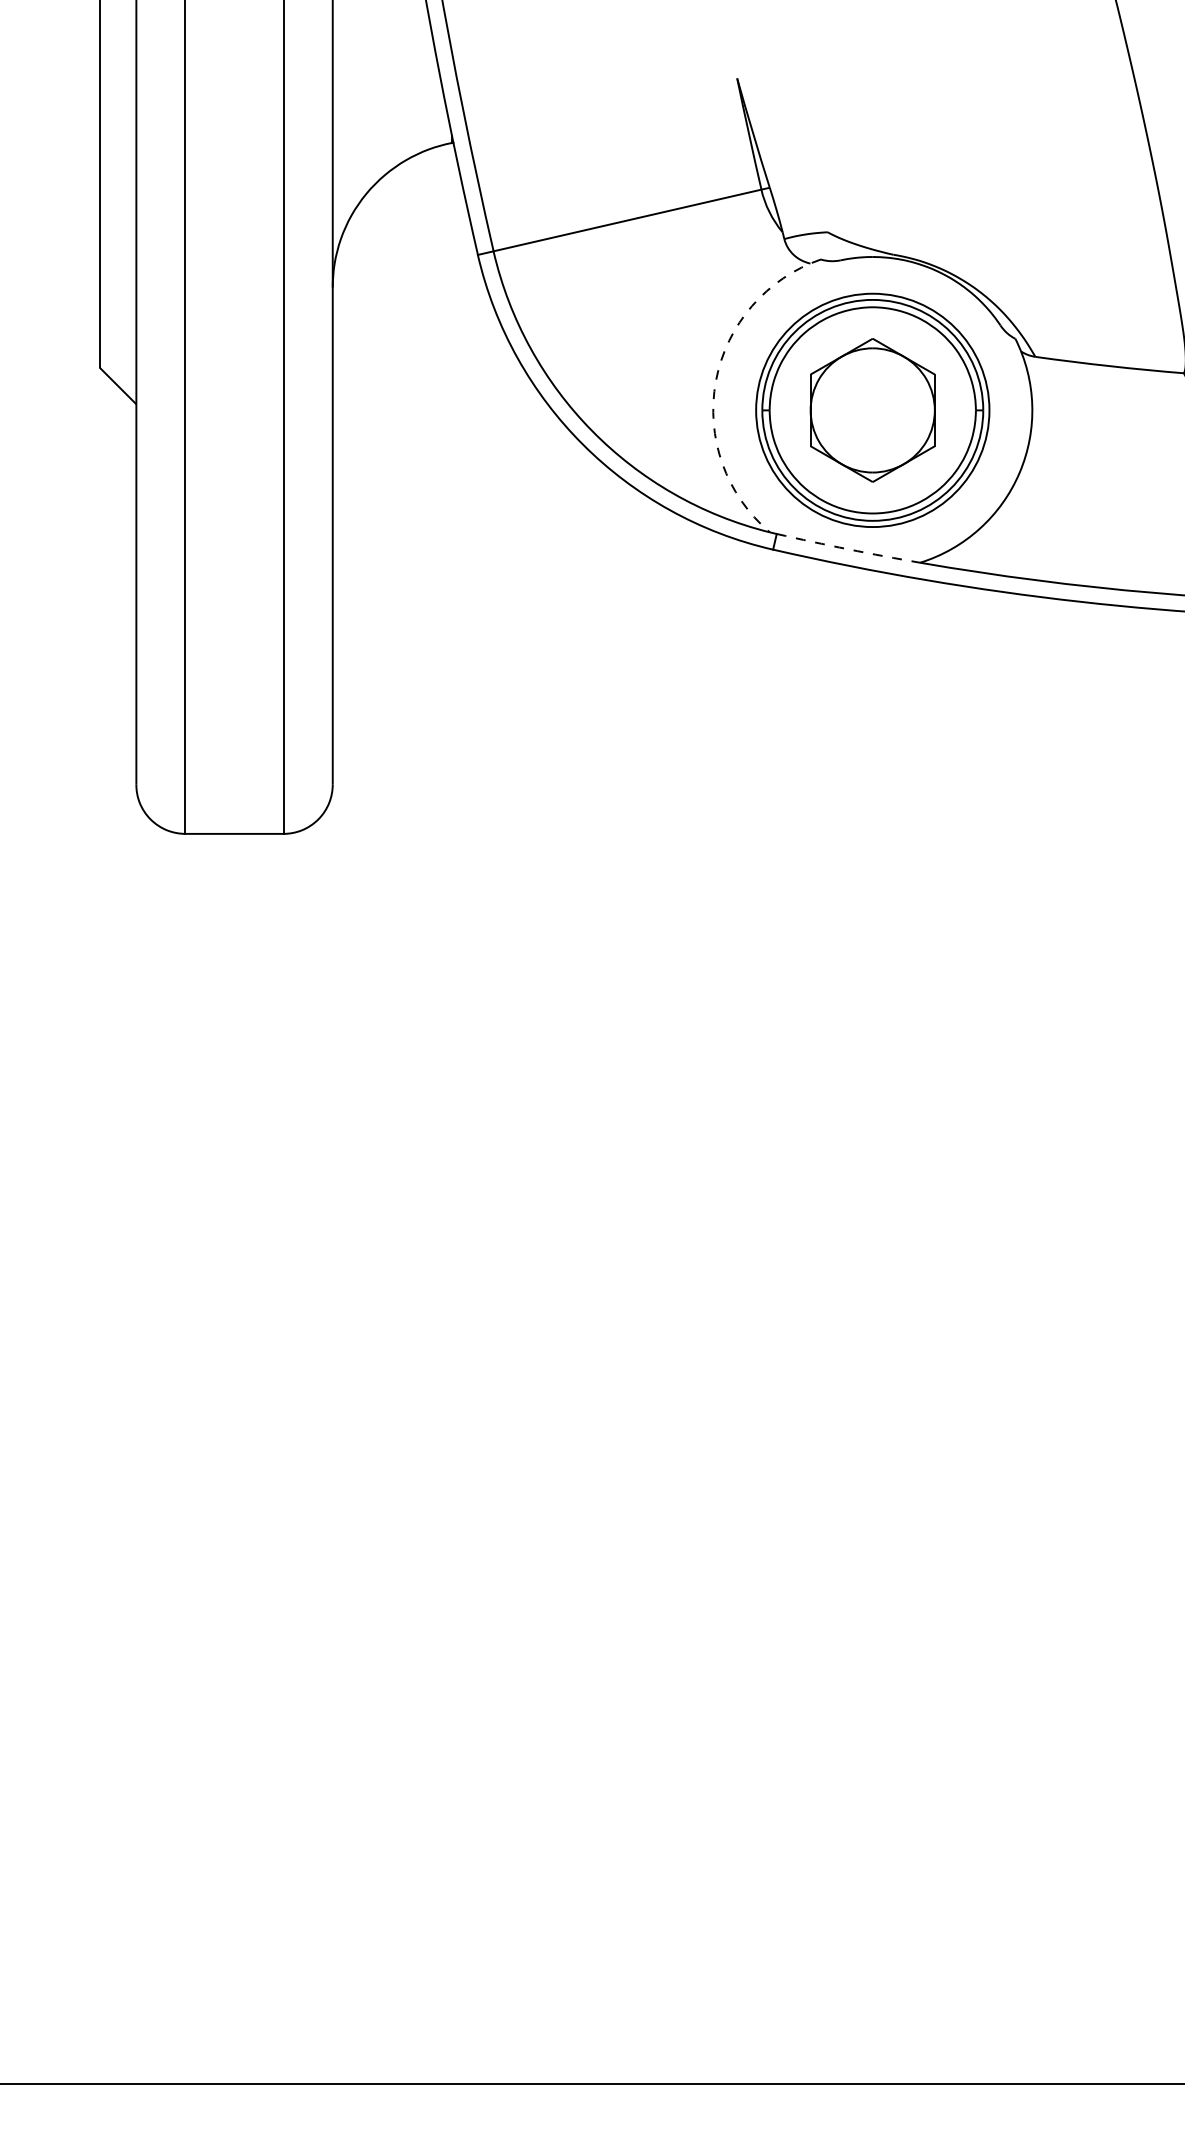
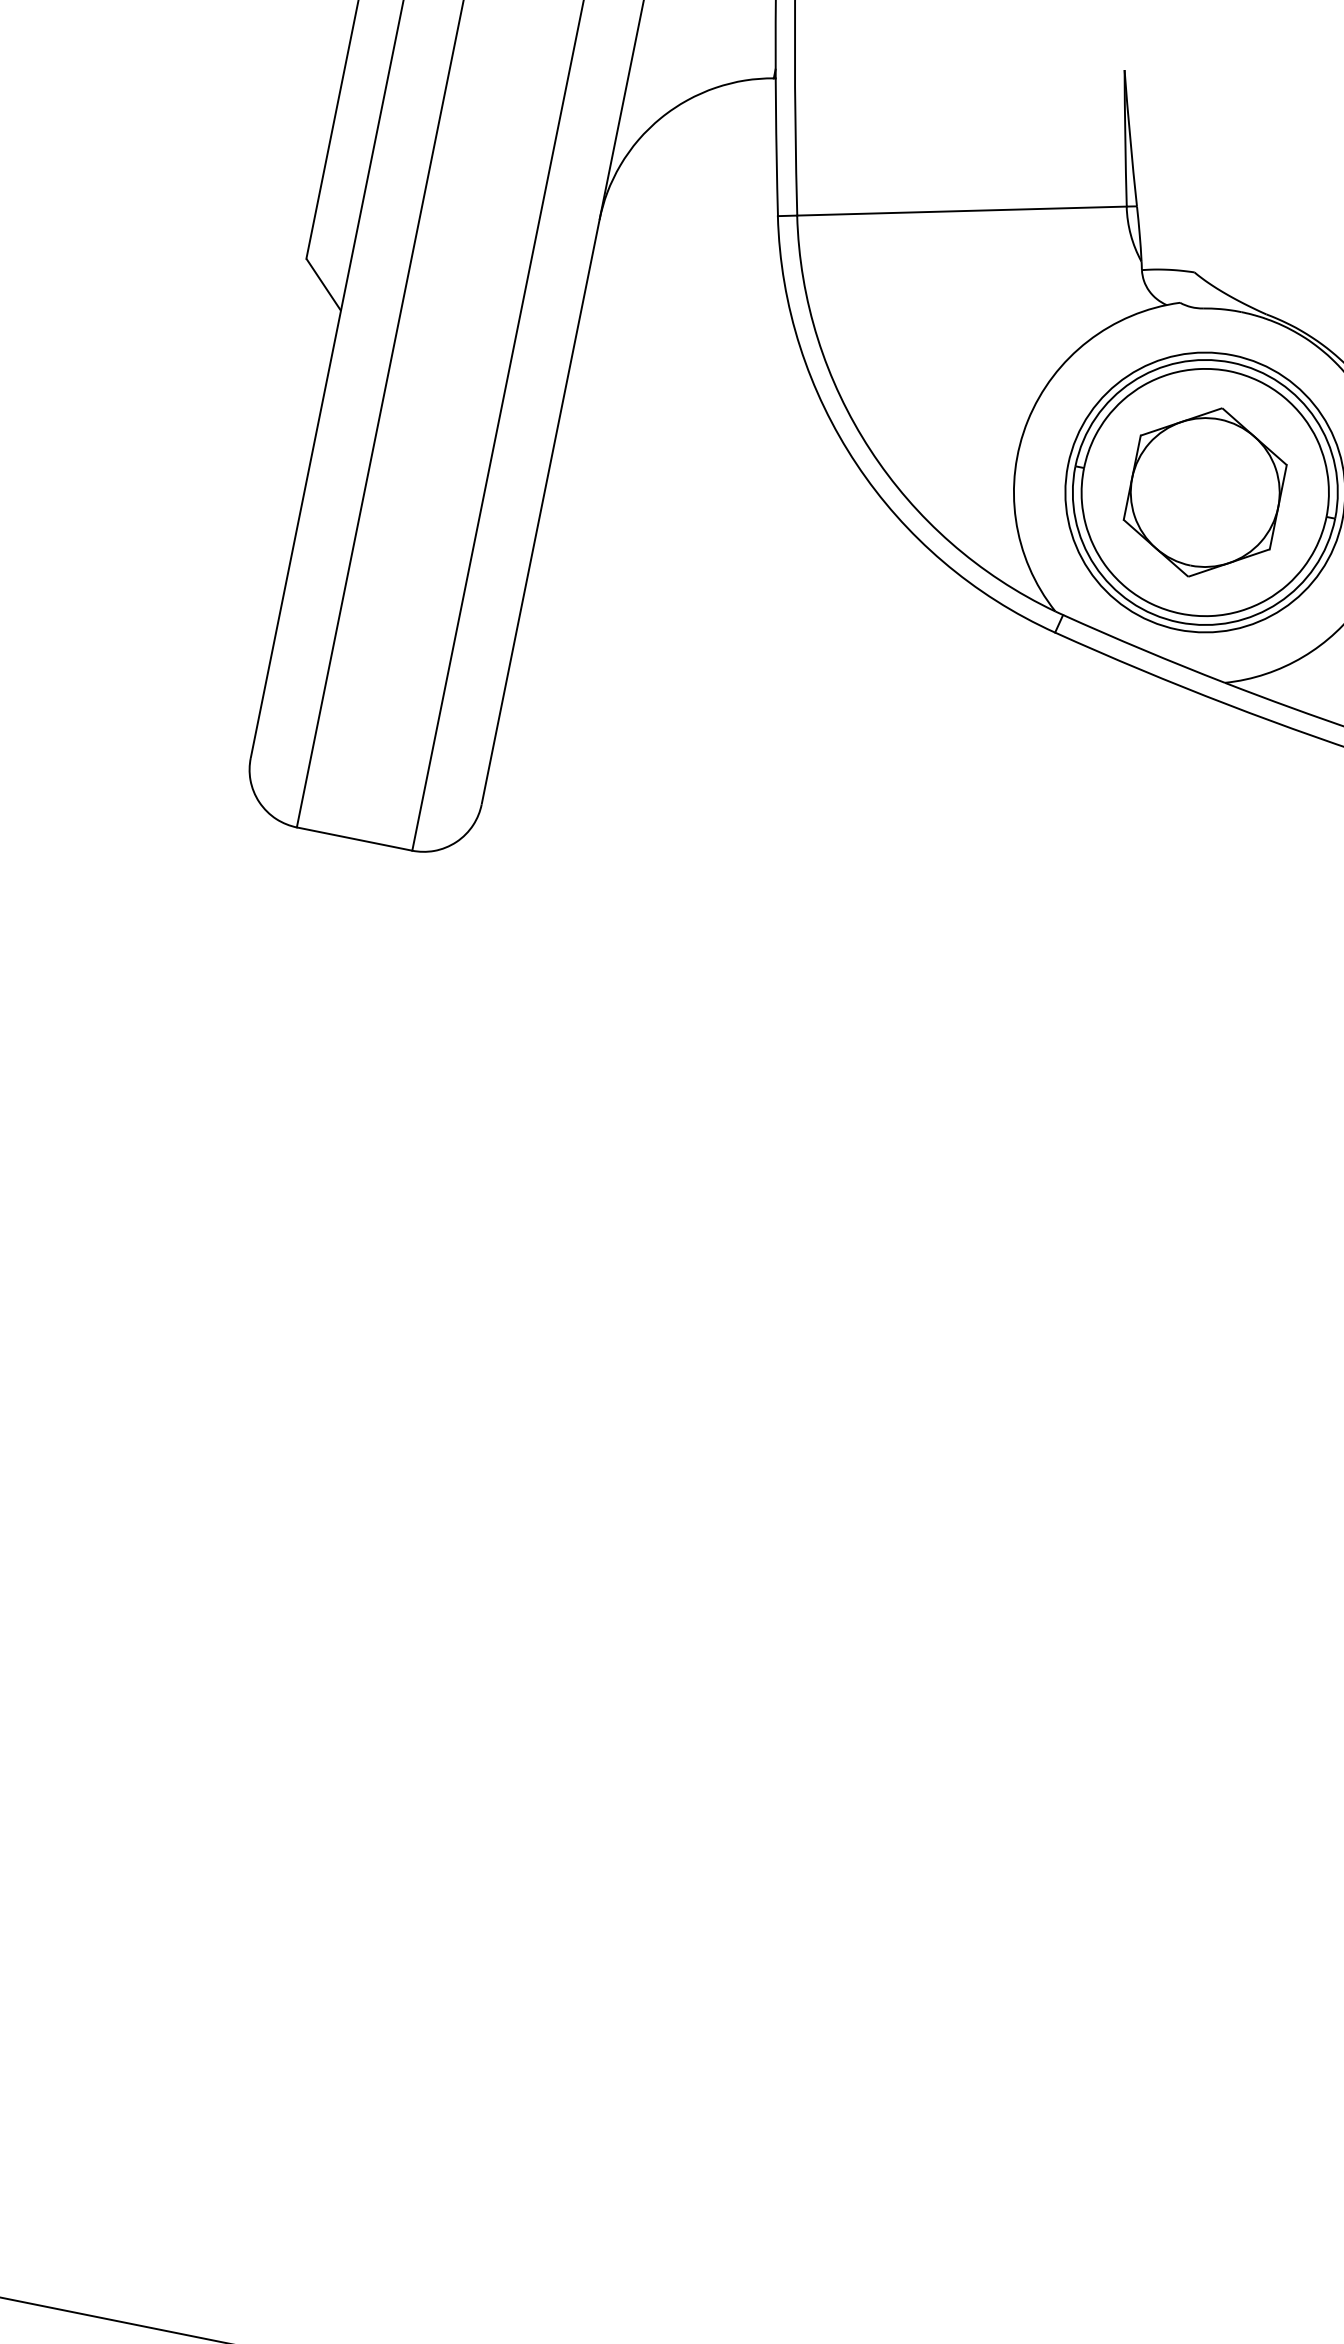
arc: (715, 381) -> (1027, 421), dashed -> solid
arc: (848, 549) -> (1143, 650), dashed -> solid

